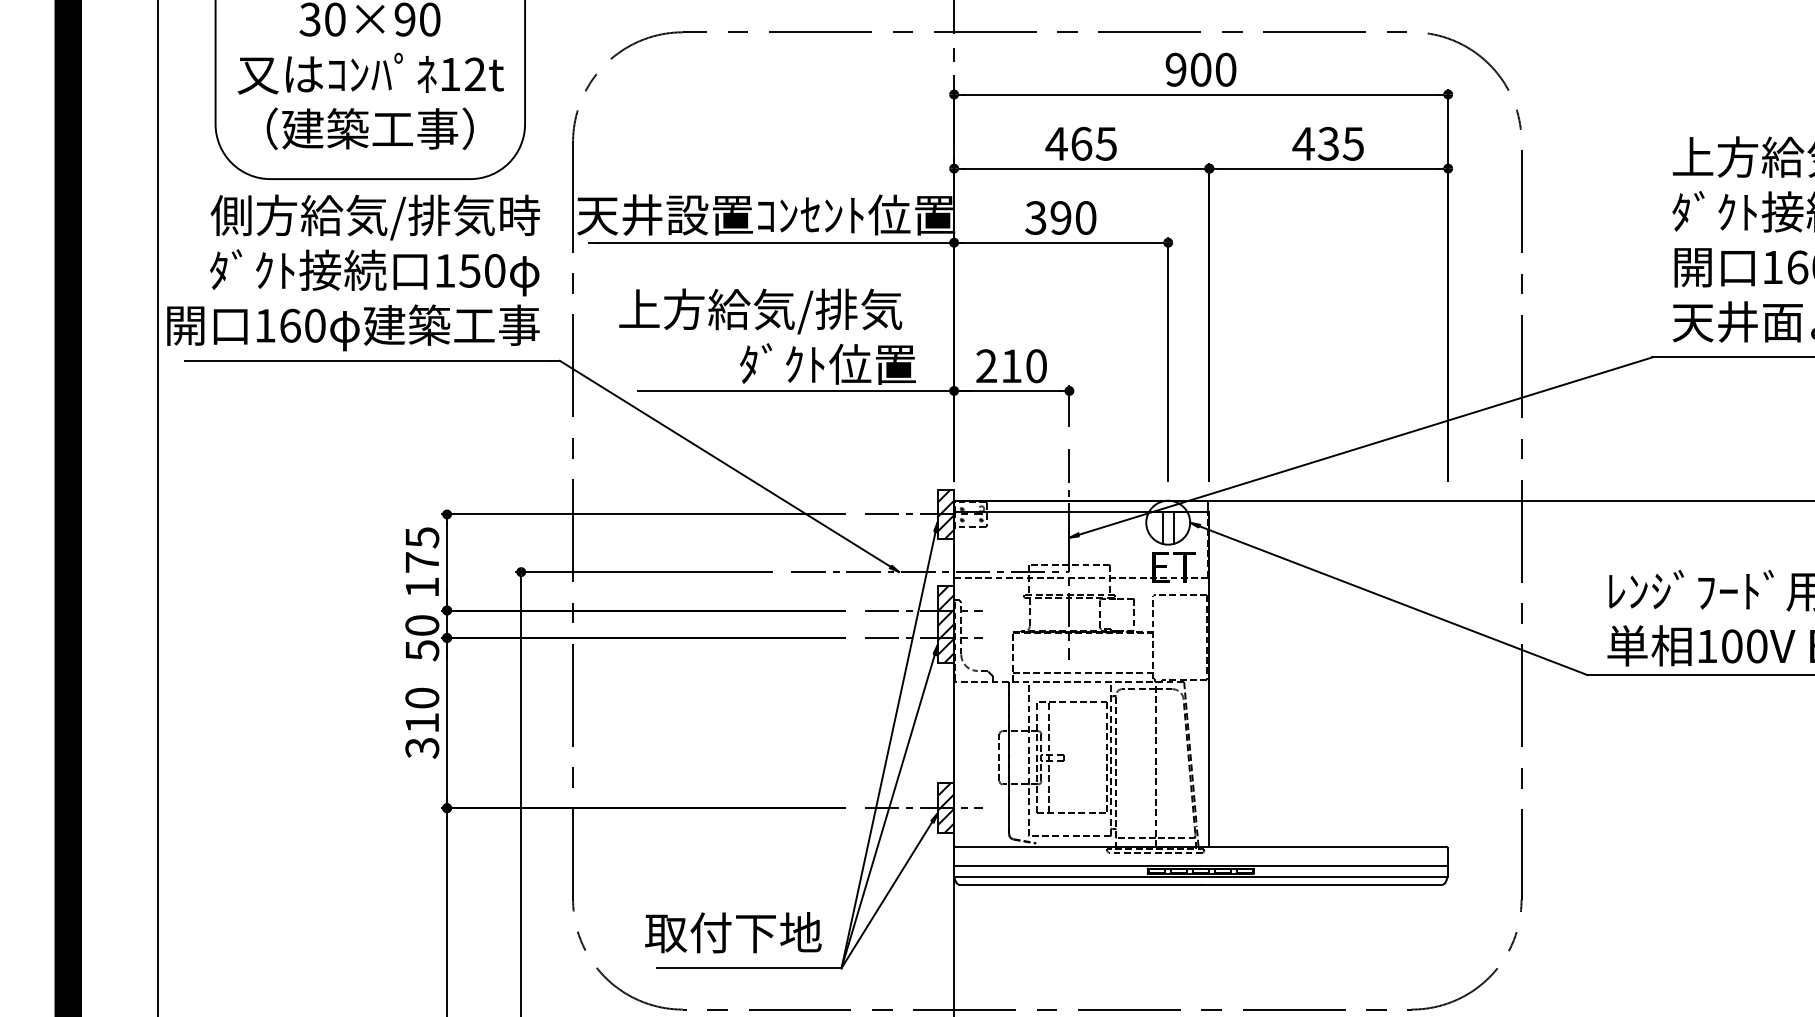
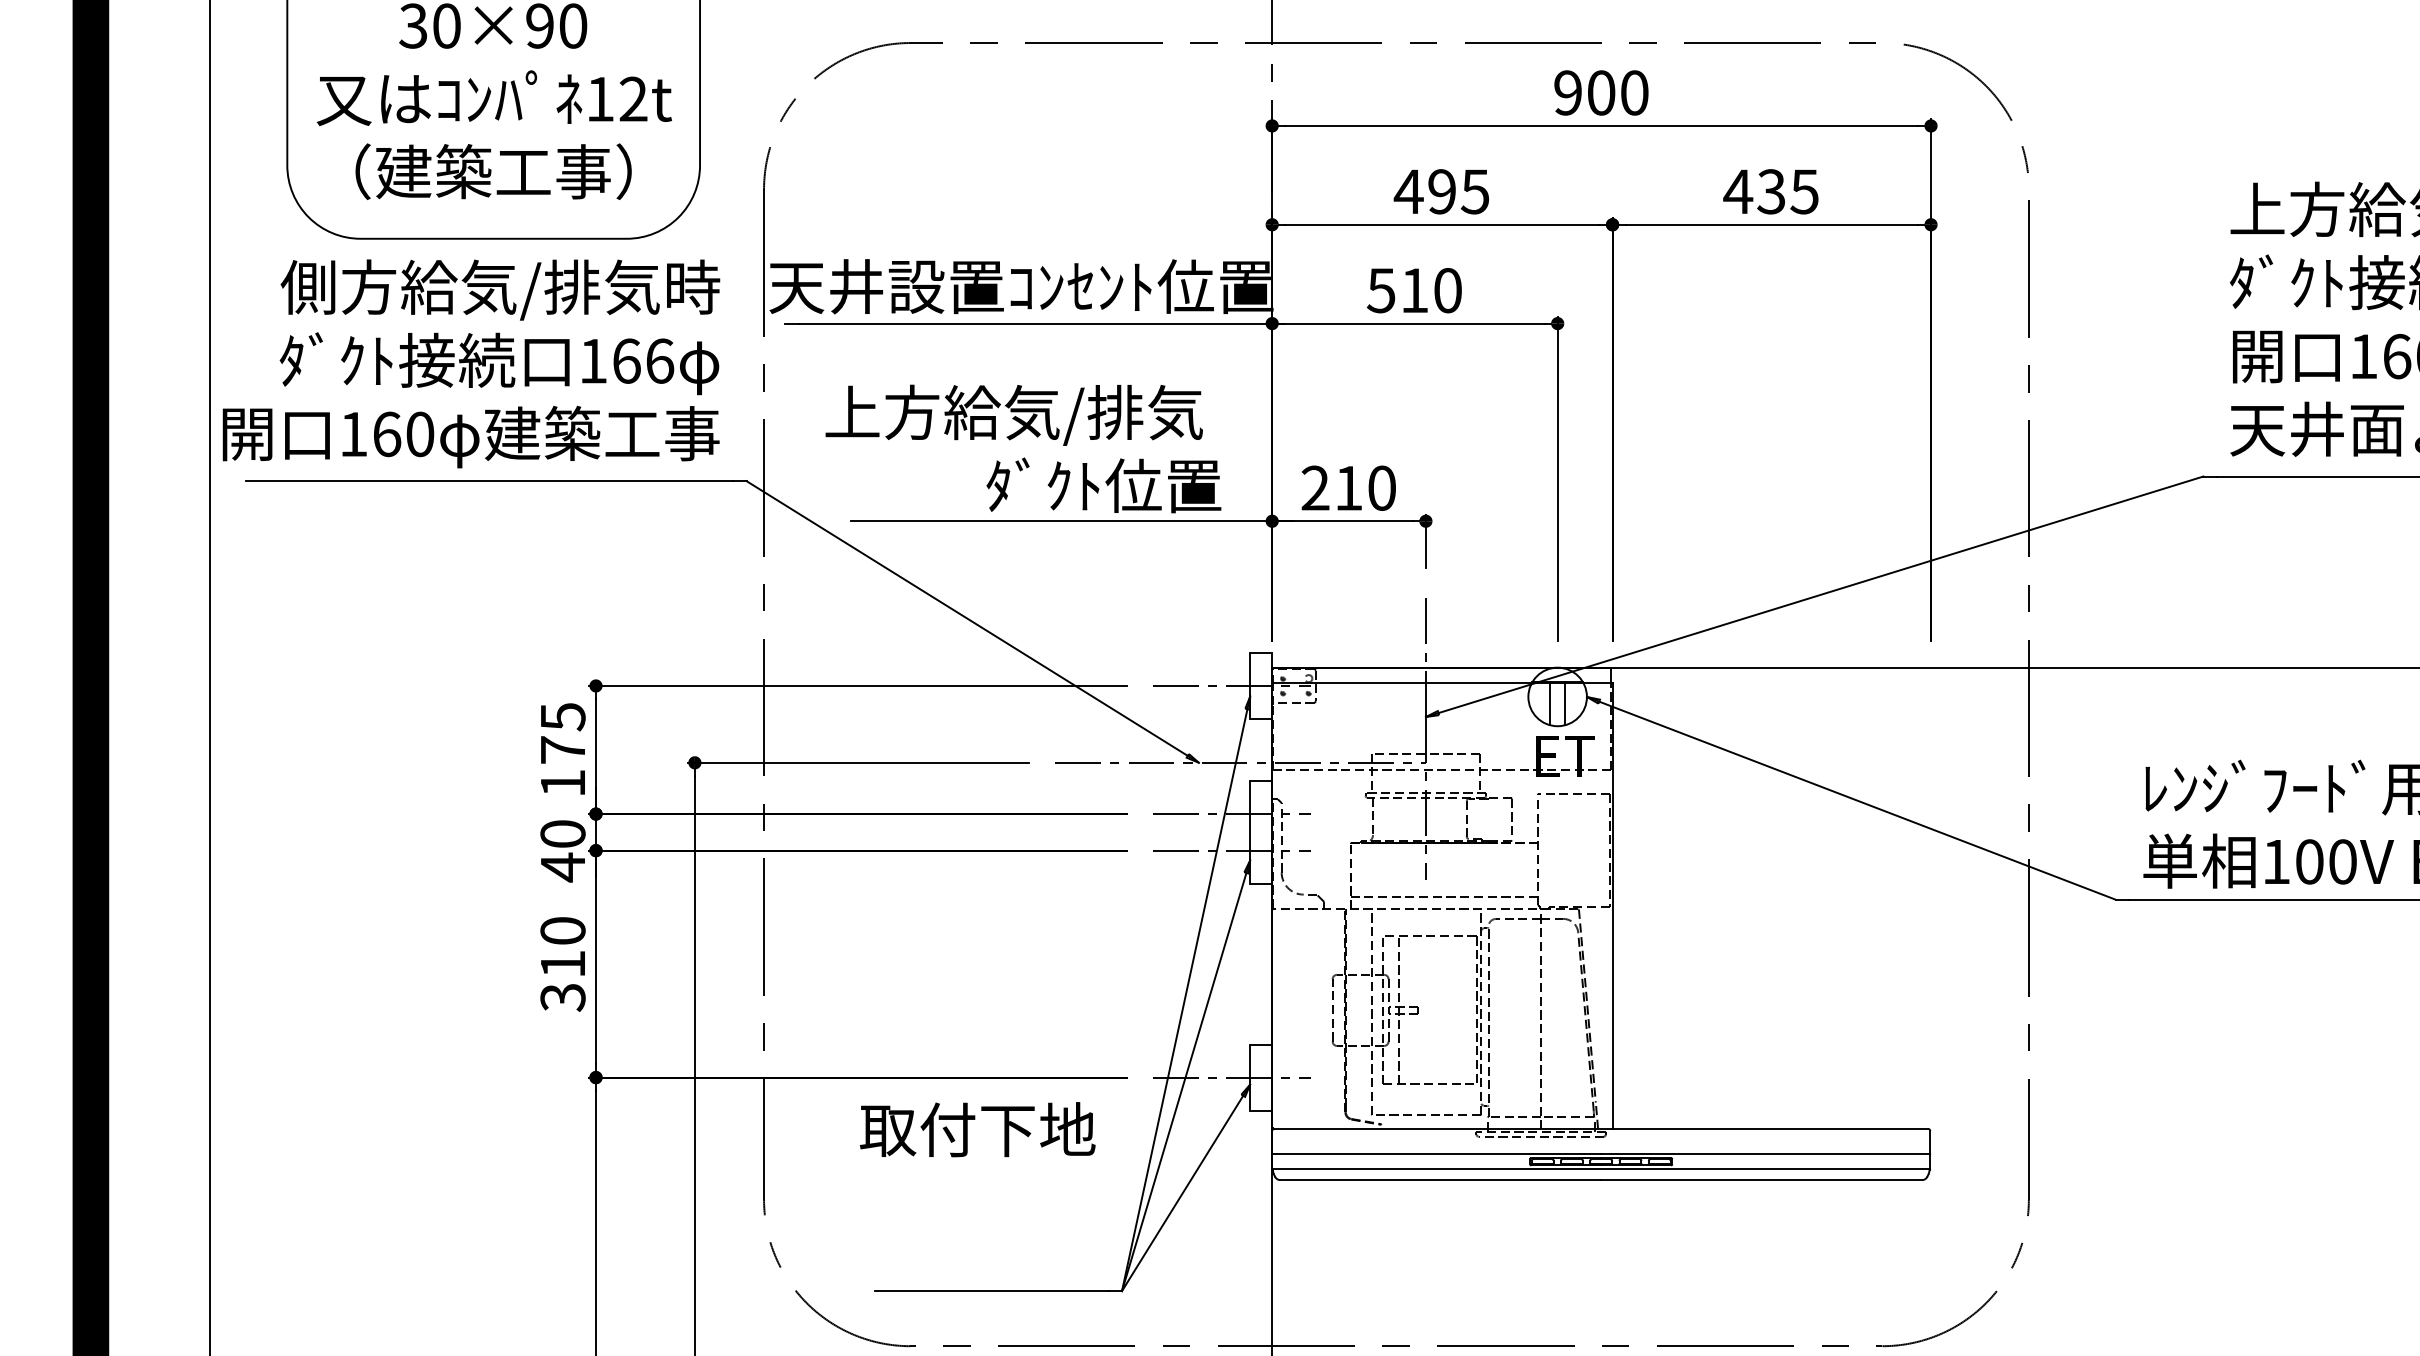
text: (1081, 143) -> (1442, 191), 465 -> 495
text: (1048, 217) -> (1397, 290), 390 -> 510
text: (482, 270) -> (643, 360), 150 -> 166
hatch: (946, 514) -> (1261, 685), removed
hatch: (946, 624) -> (1261, 832), removed
text: (422, 650) -> (563, 867), 50 -> 40
hatch: (946, 808) -> (1261, 1077), removed
text: (733, 932) -> (977, 1129), moved

